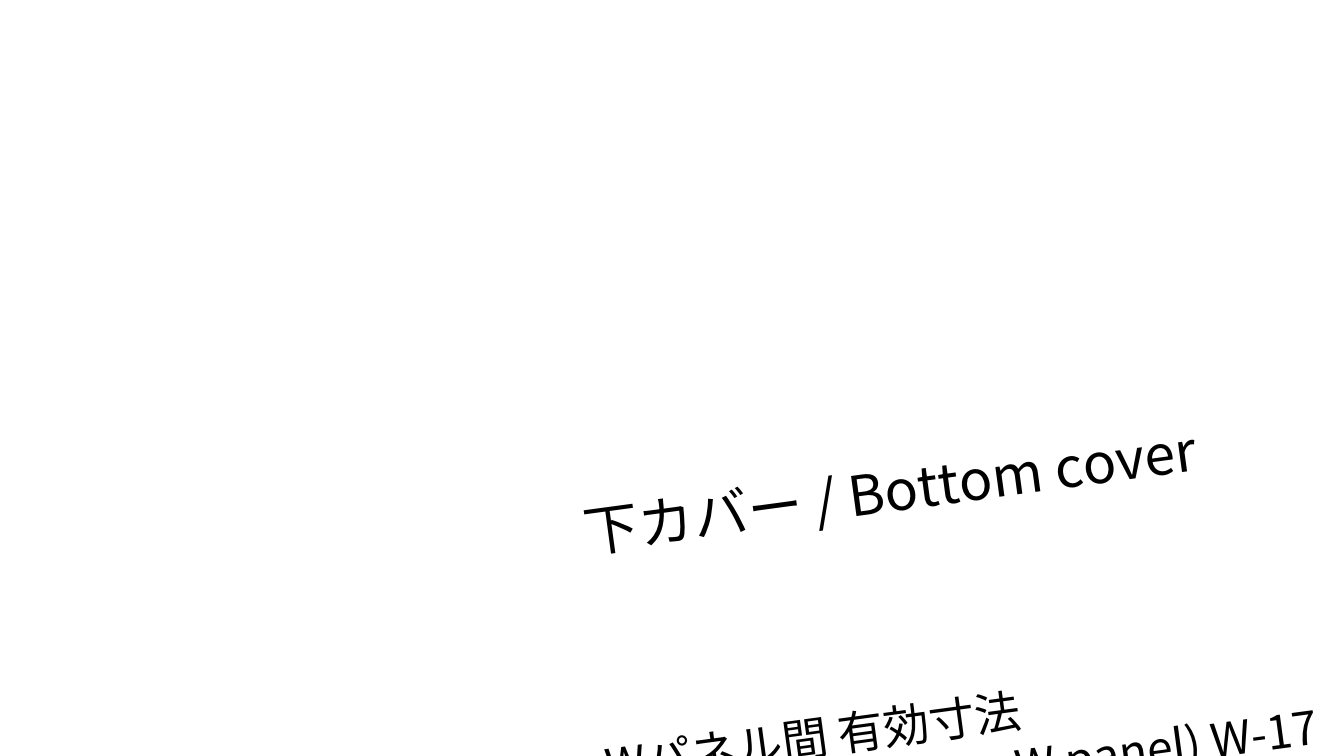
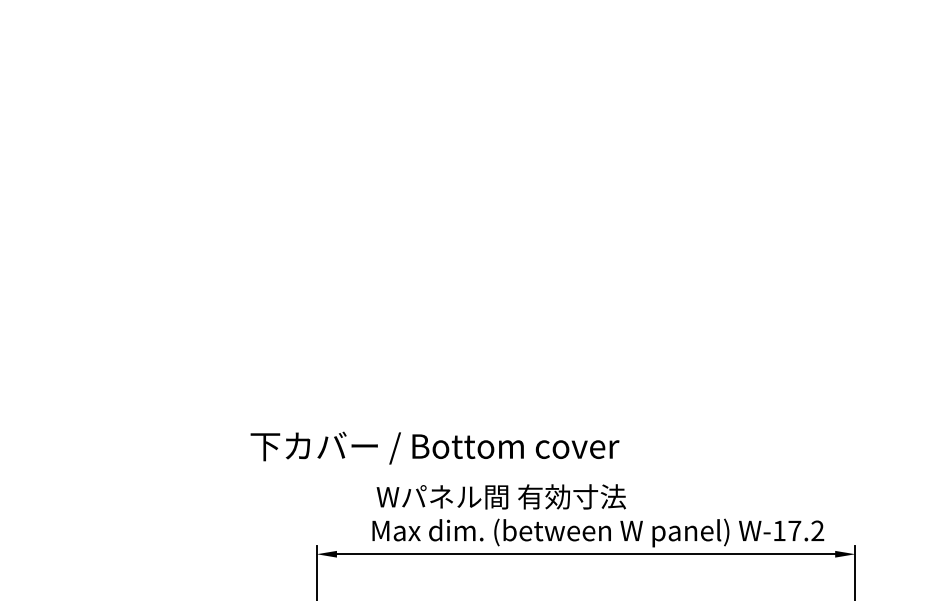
text: (890, 492) -> (434, 447), moved

